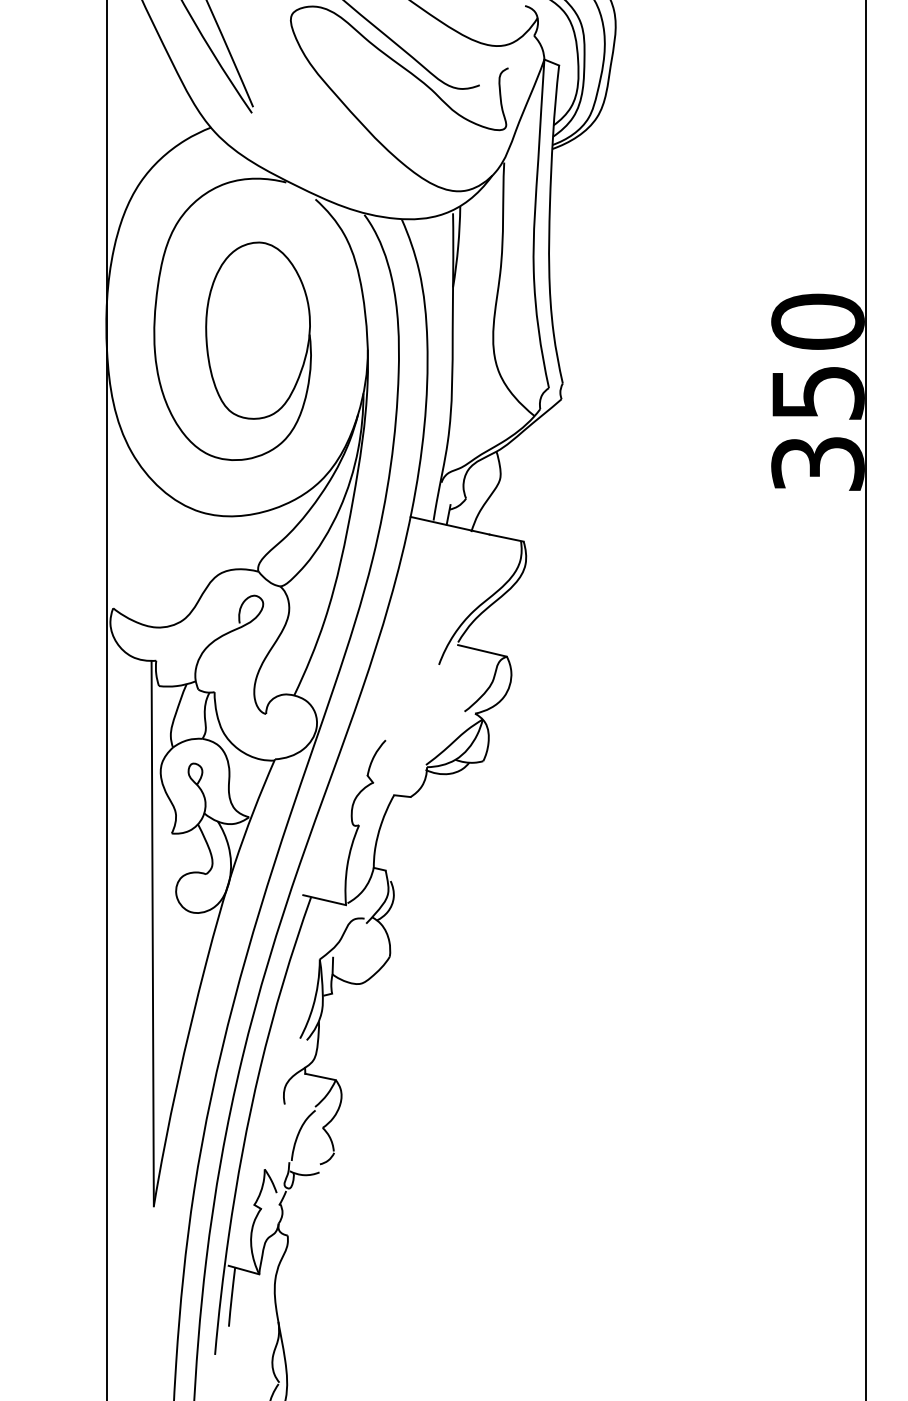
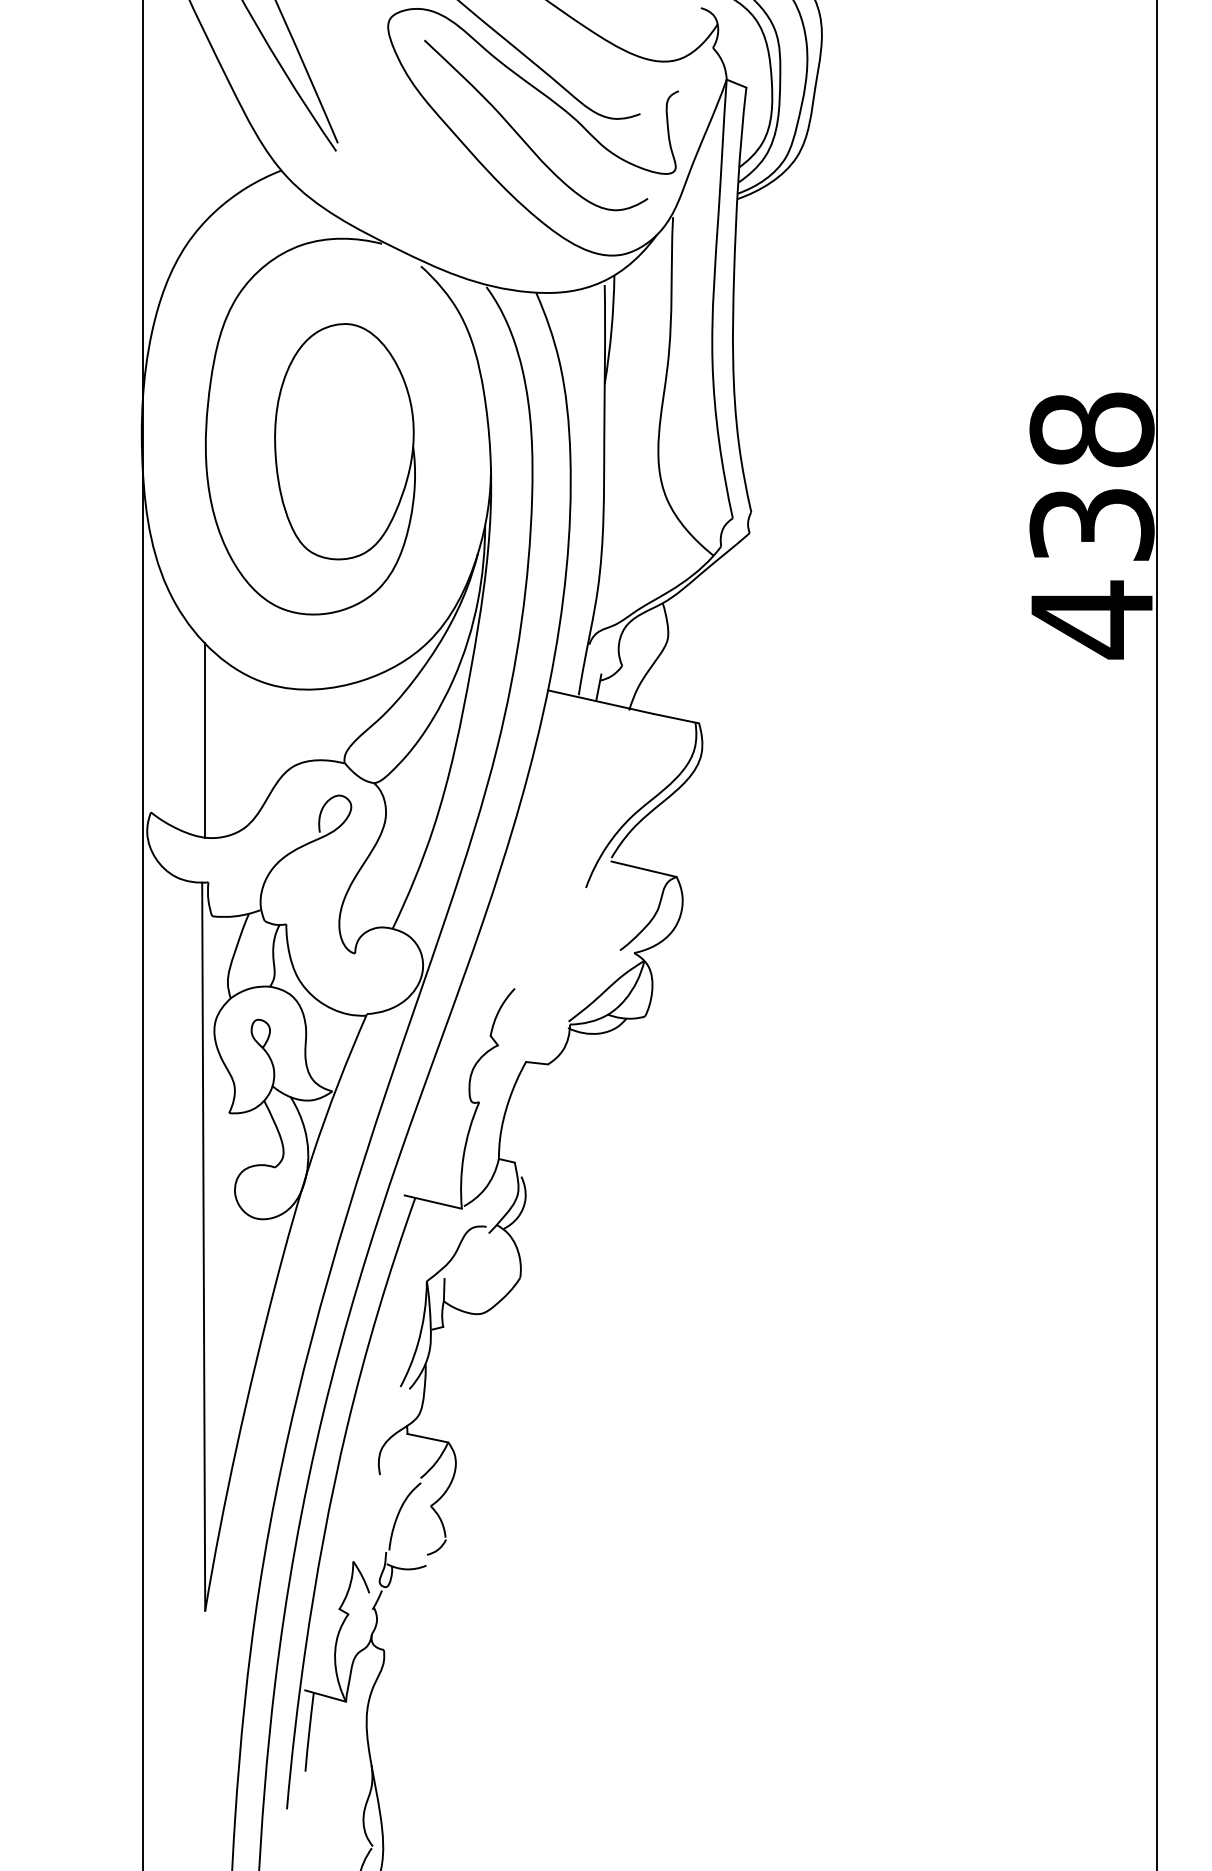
curve: (391, 102) -> (522, 137), added
text: (817, 393) -> (1091, 525), 350 -> 438
line: (153, 554) -> (204, 740), added

